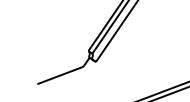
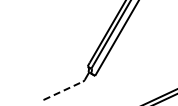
line: (59, 75) -> (63, 90), solid -> dashed

